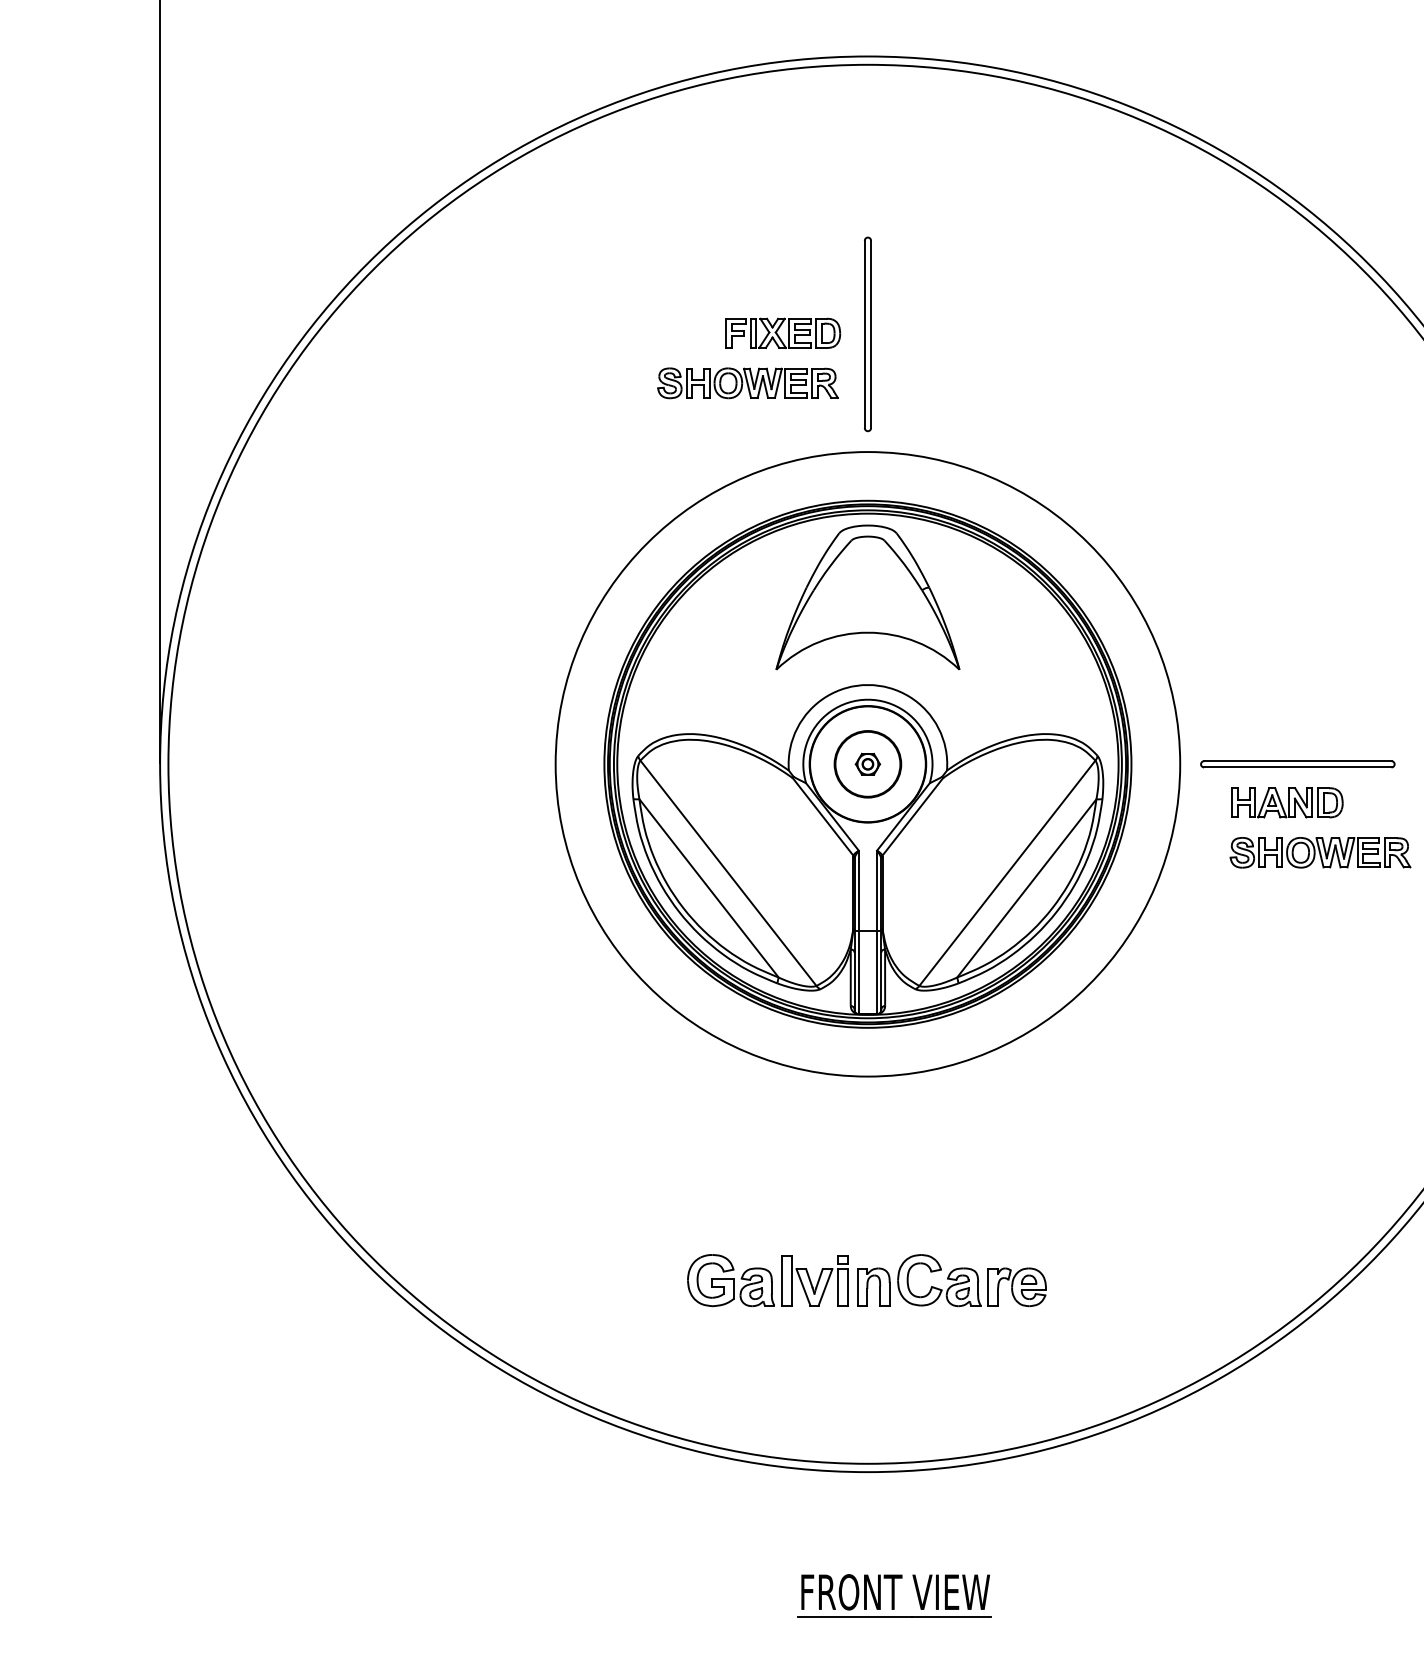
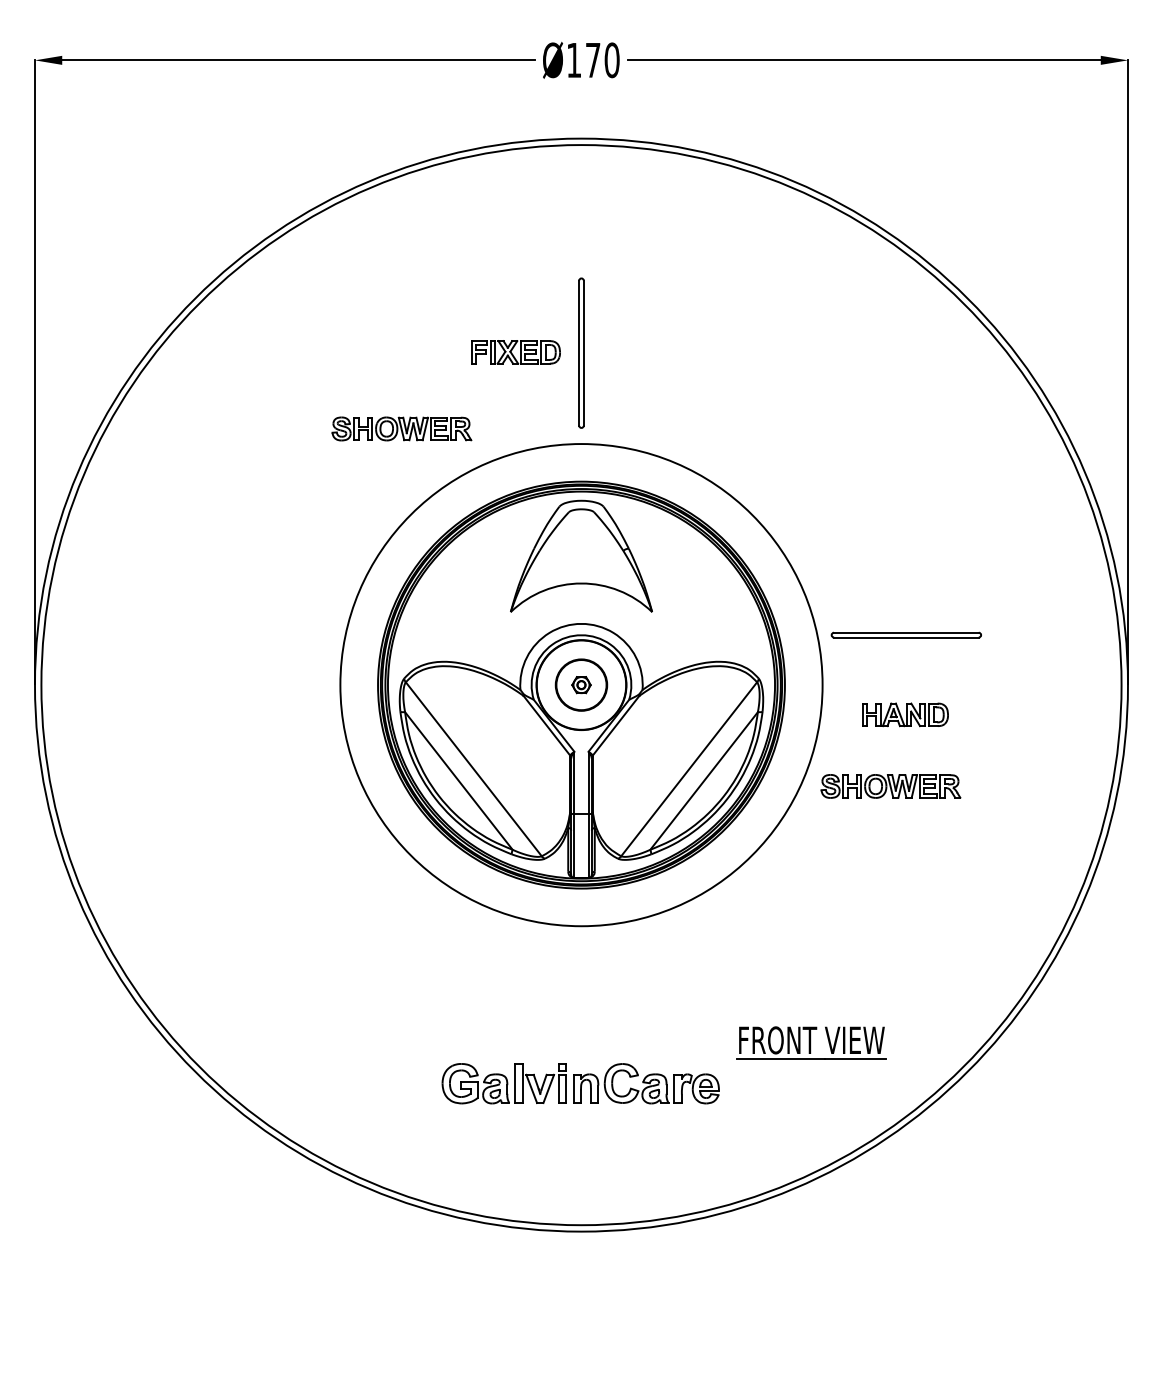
part: (747, 382) -> (401, 428), moved
part: (1296, 763) -> (905, 634), moved
part: (1319, 852) -> (890, 786), moved
part: (895, 1595) -> (811, 1042), moved

